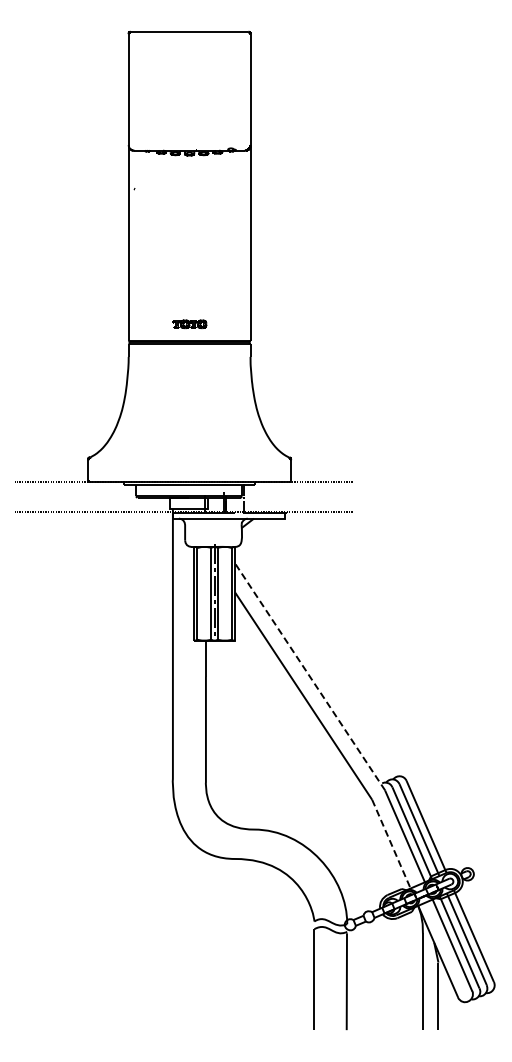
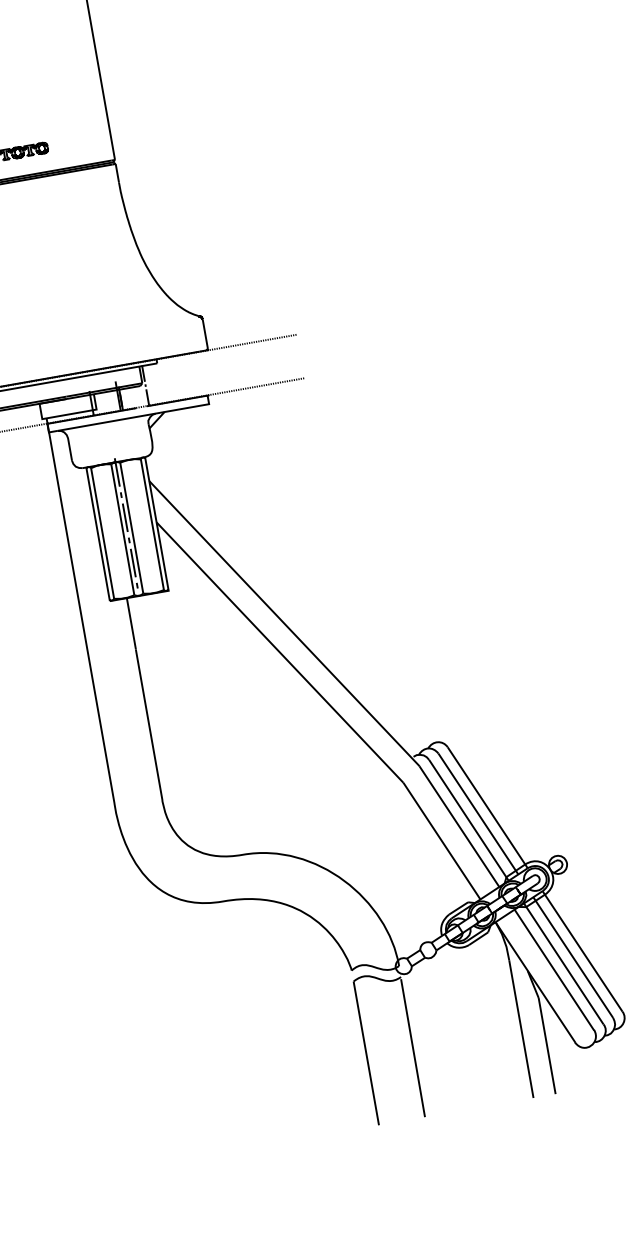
line: (310, 677) -> (284, 624), dashed -> solid
line: (391, 844) -> (442, 841), dashed -> solid

